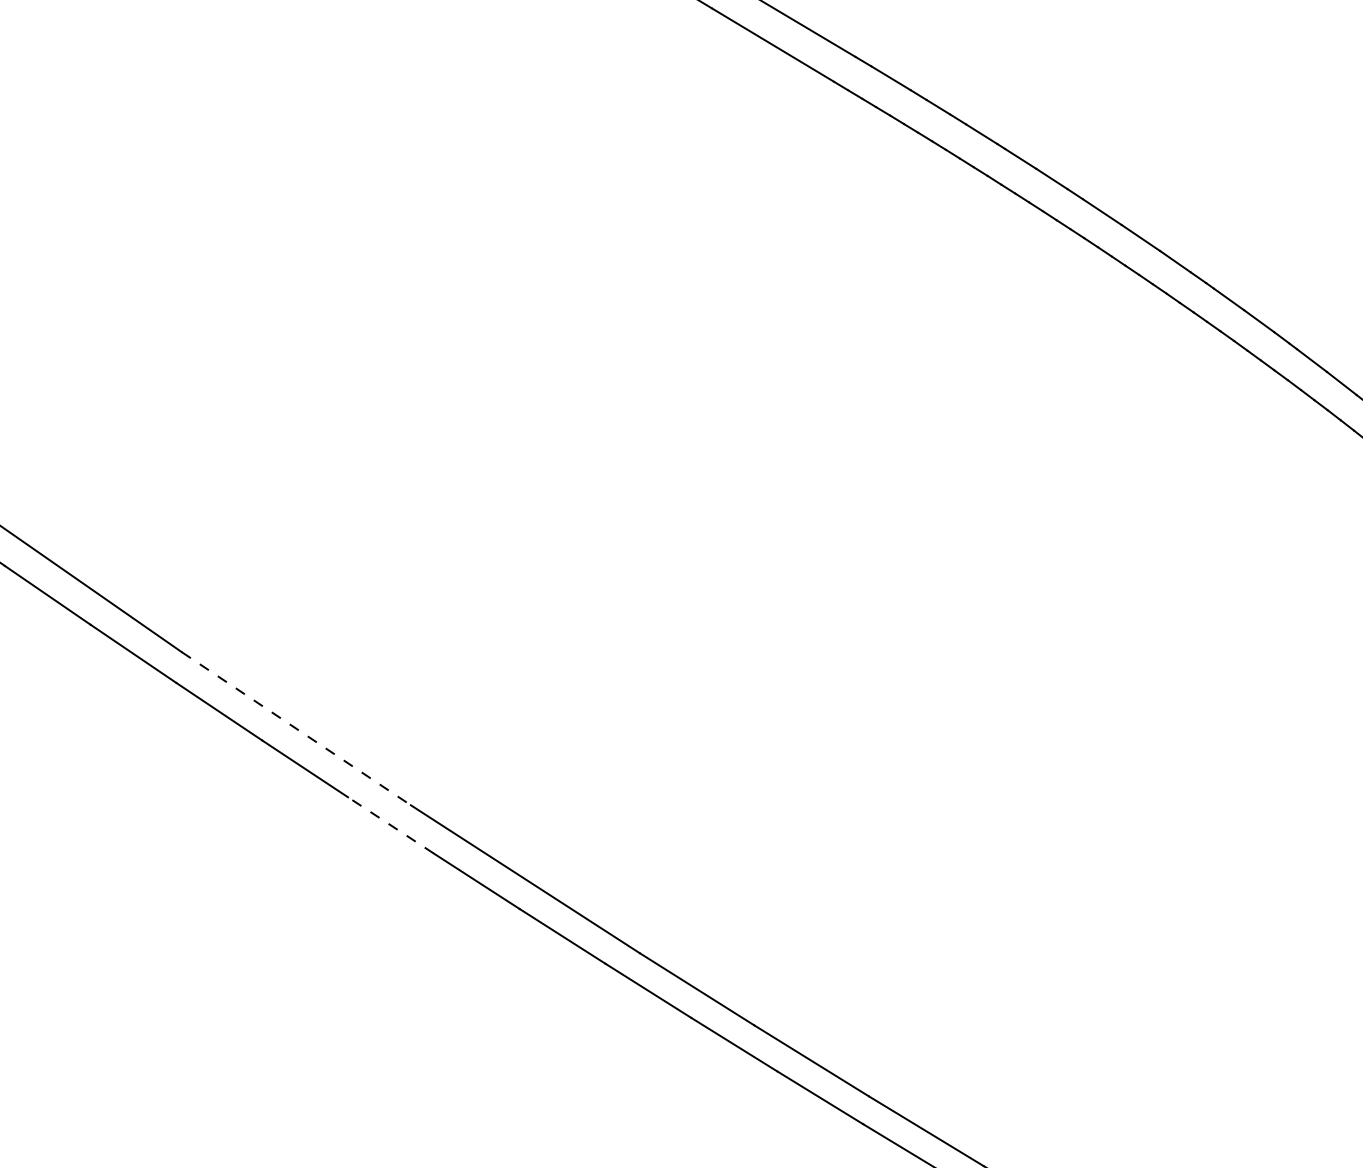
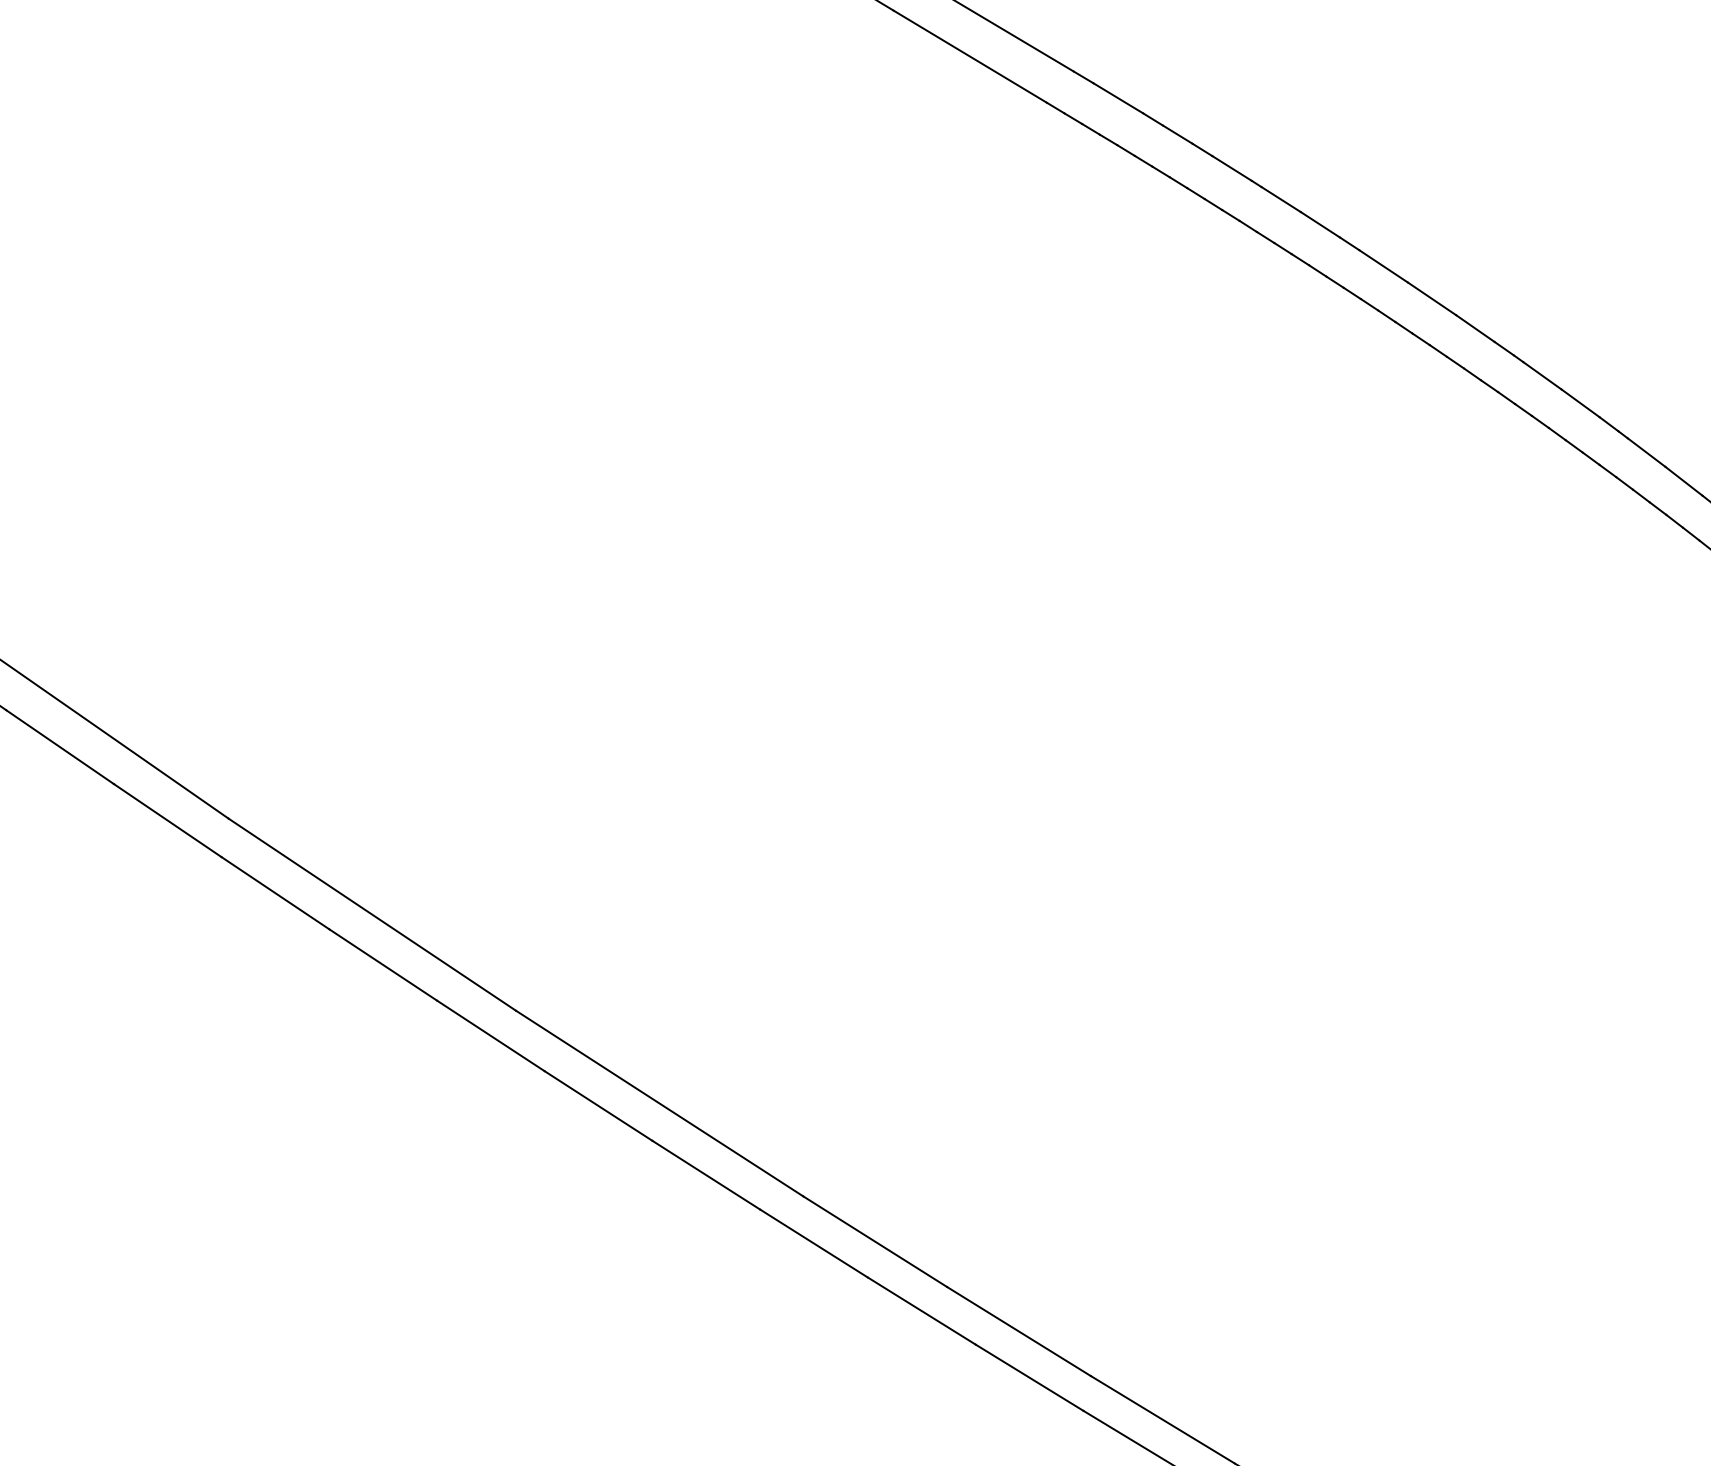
line: (296, 728) -> (372, 914), dashed -> solid
line: (390, 825) -> (490, 1035), dashed -> solid

